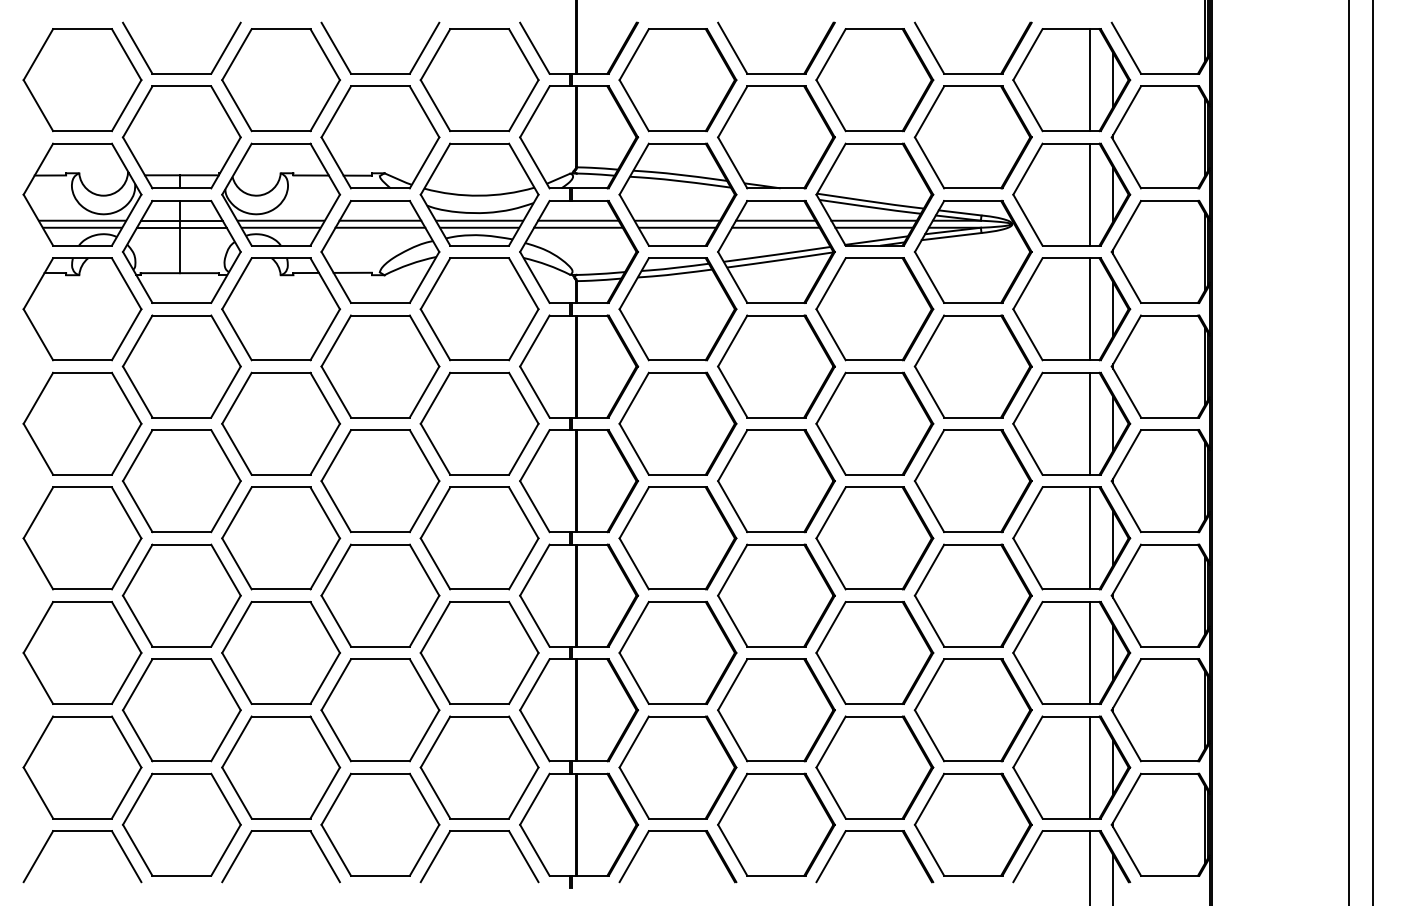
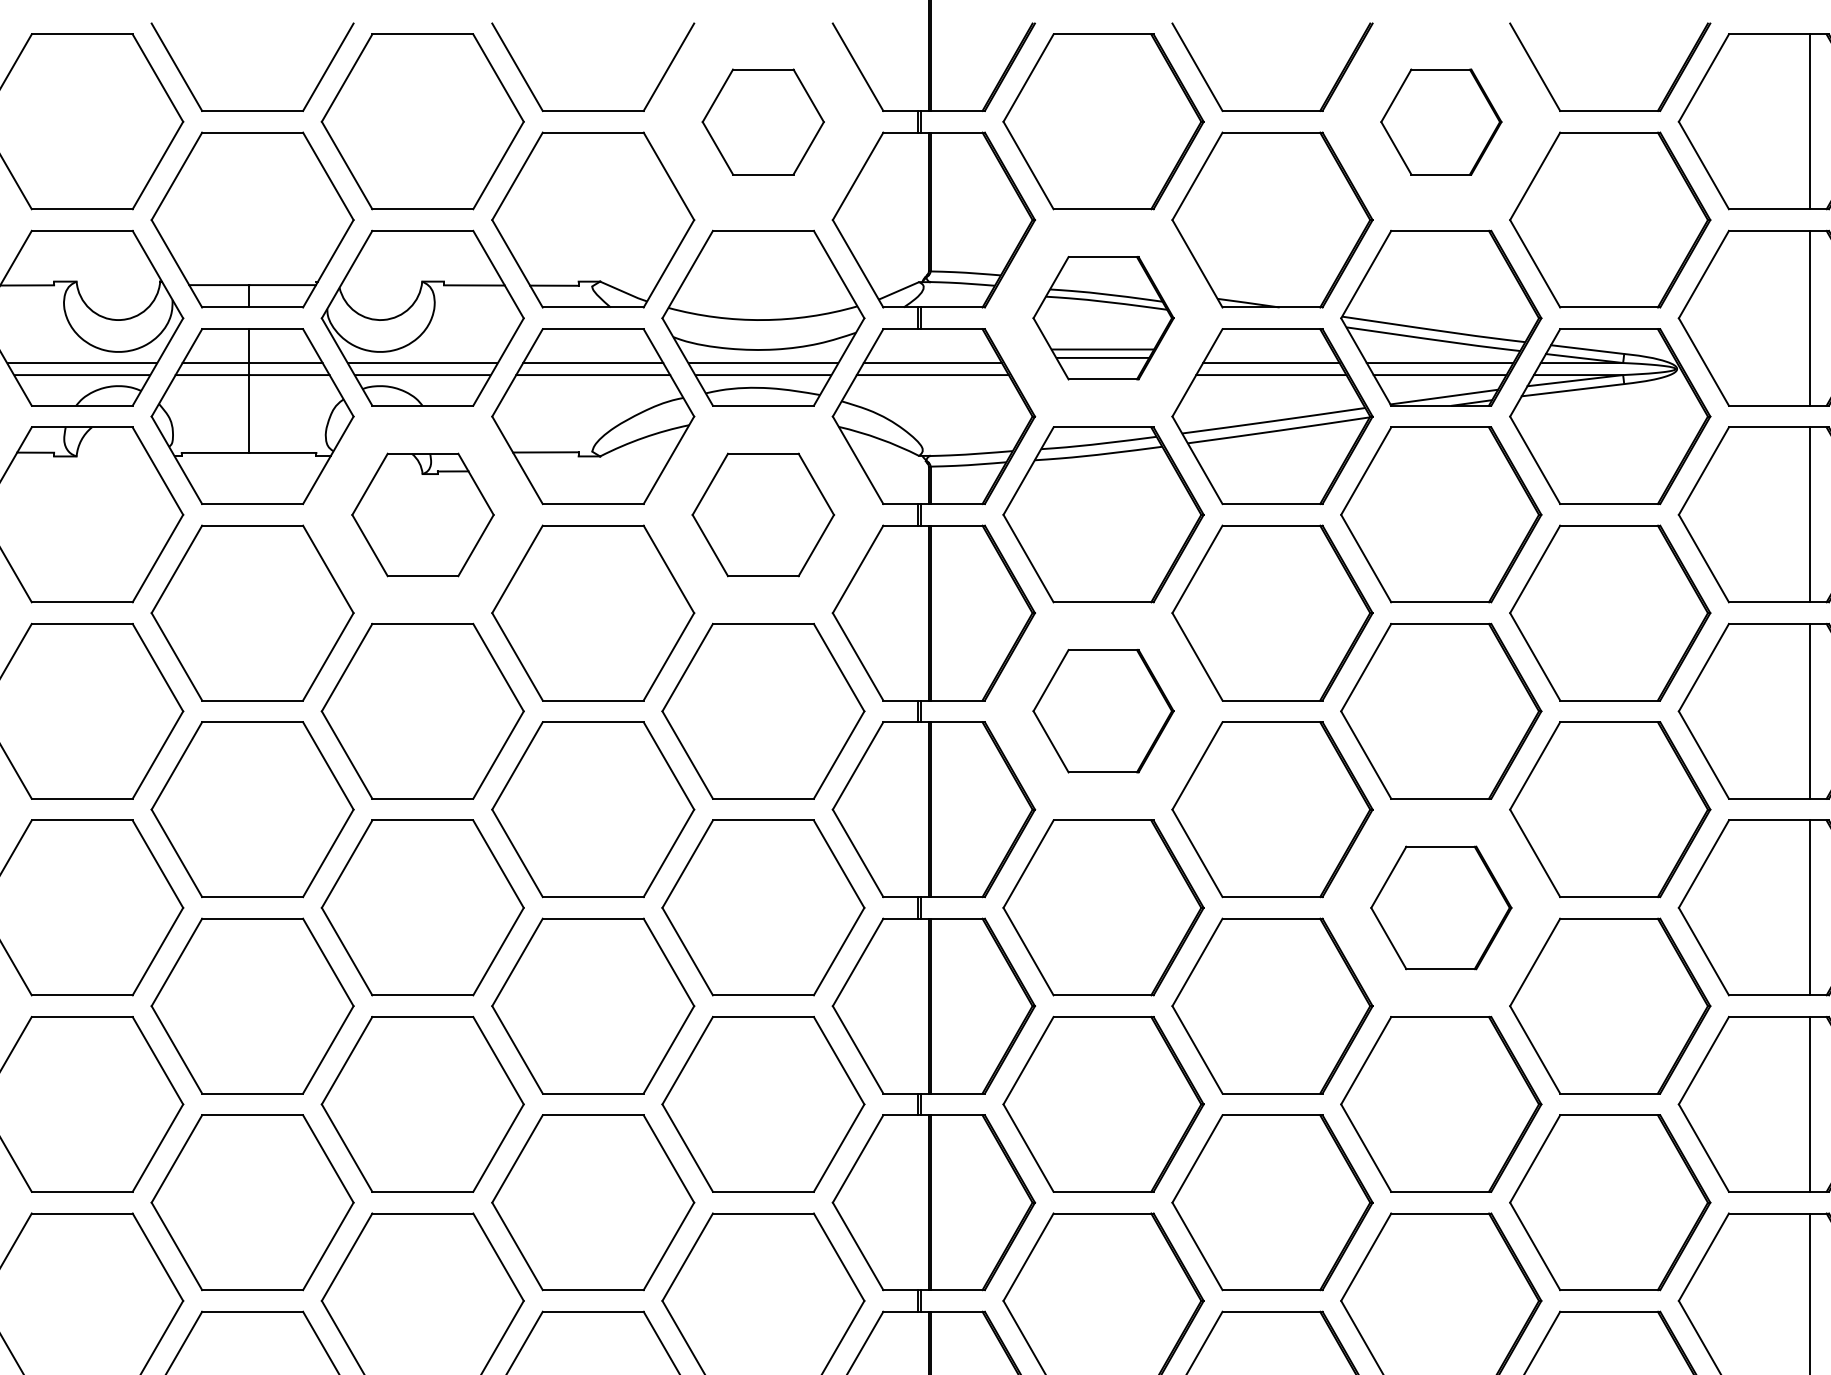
part: (479, 80) -> (763, 122), size x0.6
part: (874, 80) -> (1440, 122), size x0.6
part: (677, 194) -> (1102, 318), size x0.7
part: (281, 309) -> (423, 515), size x0.7
part: (479, 309) -> (763, 515), size x0.7
part: (677, 423) -> (1102, 710), size x0.7
part: (874, 538) -> (1440, 908), size x0.7

